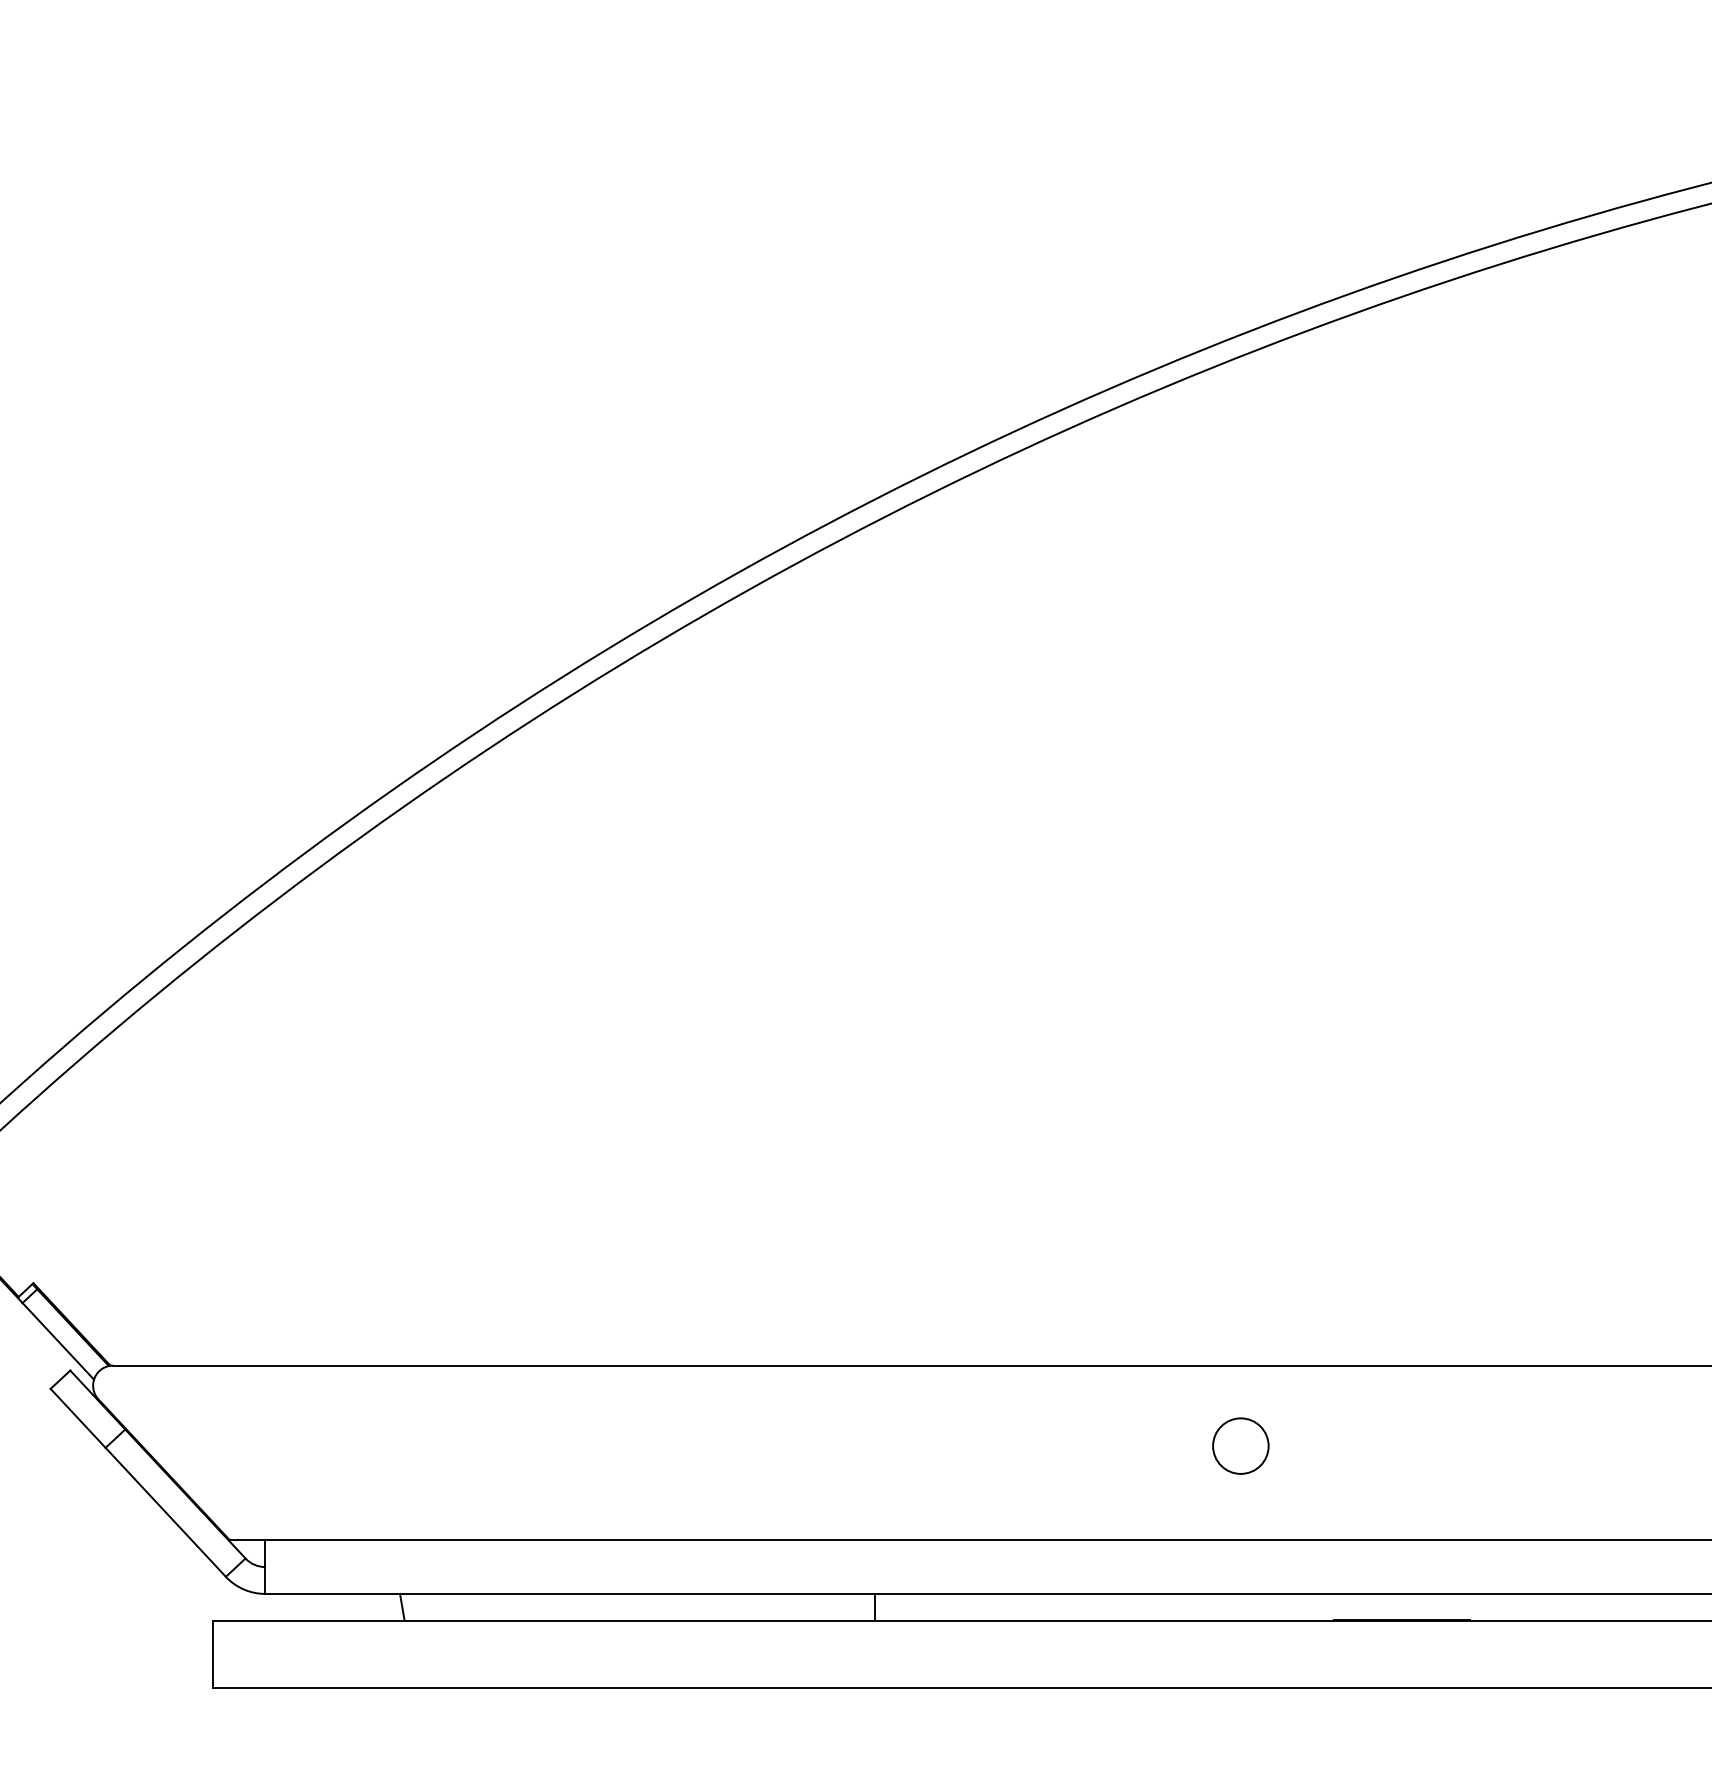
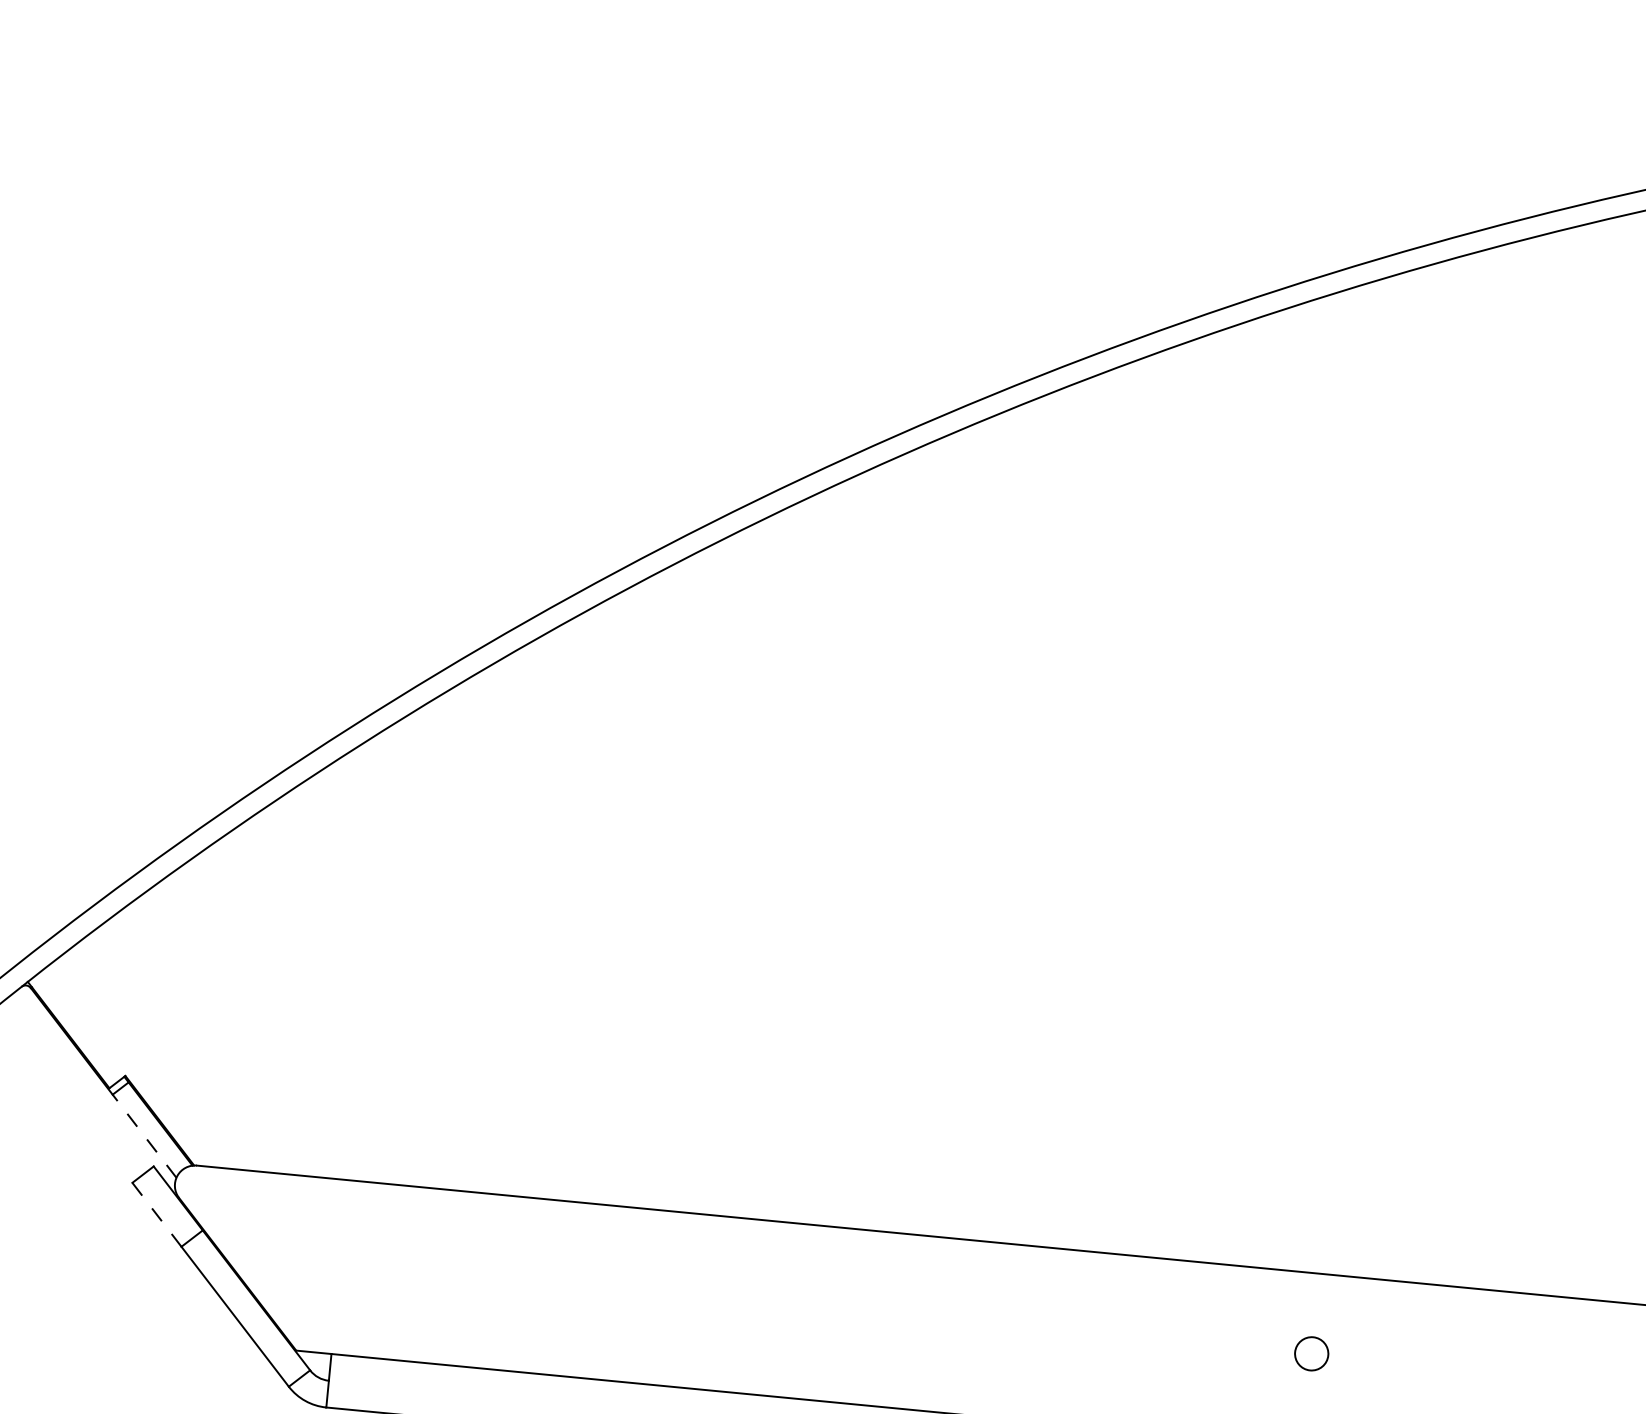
line: (57, 1340) -> (143, 1135), solid -> dashed
line: (77, 1418) -> (156, 1214), solid -> dashed
circle: (1240, 1445) -> (1311, 1353), size x0.6

